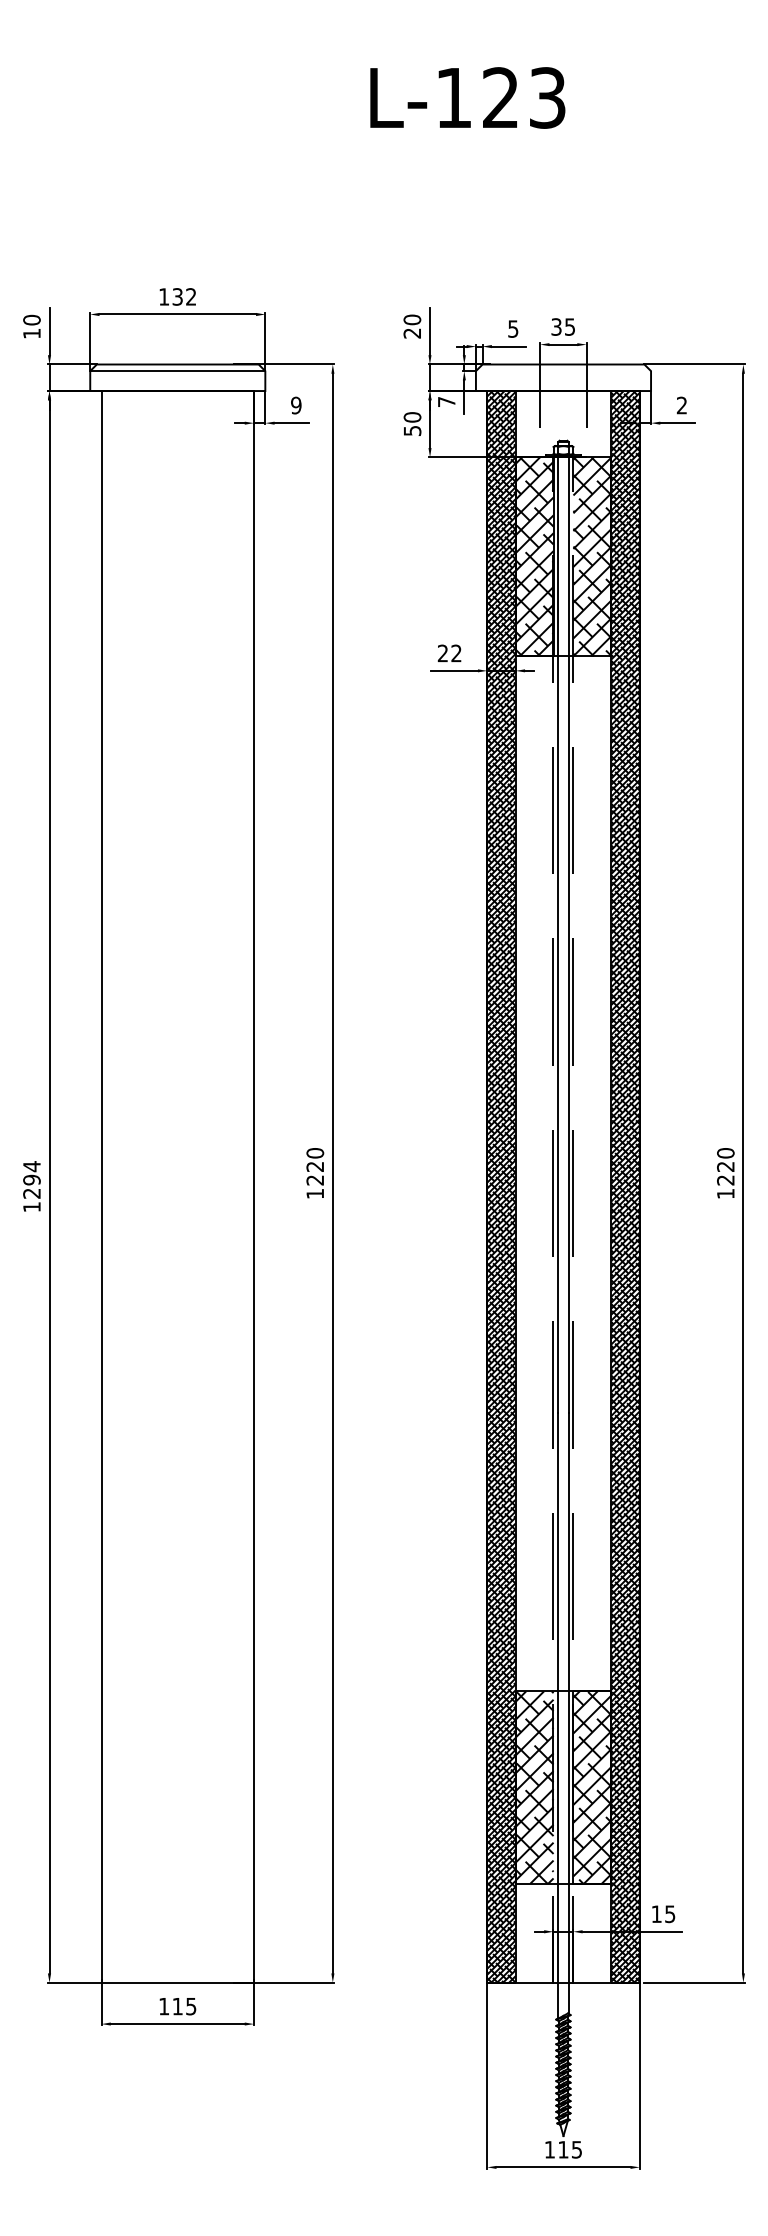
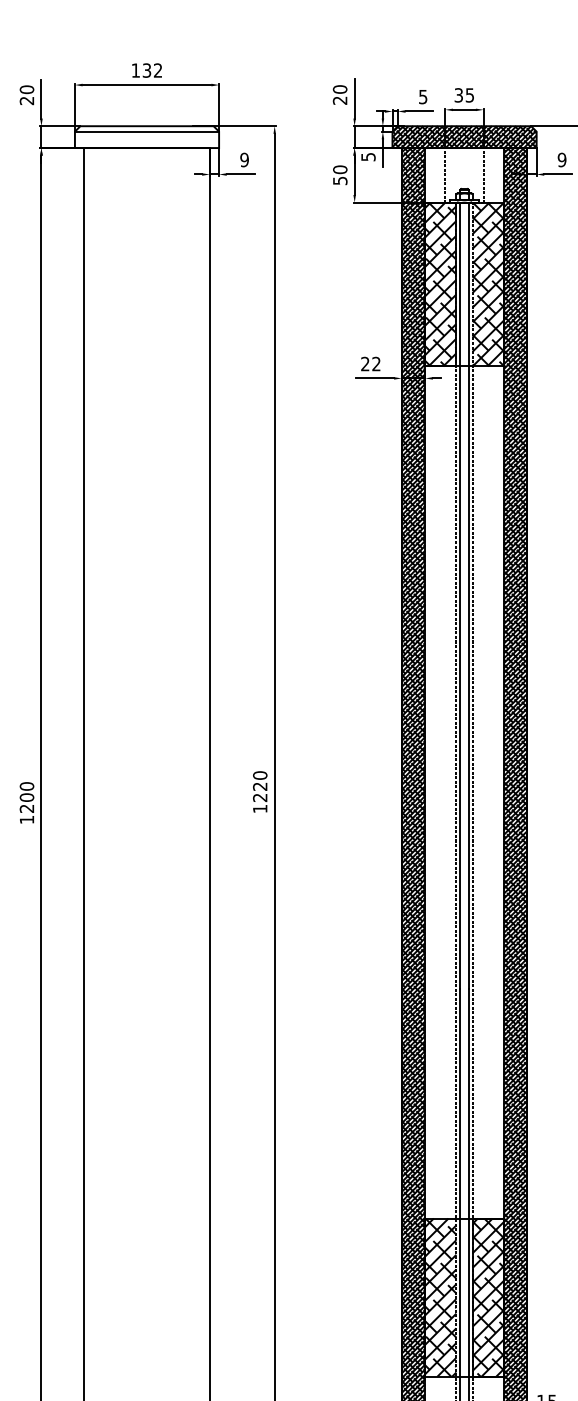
text: (31, 333) -> (26, 100), 10 -> 20
hatch: (563, 377) -> (464, 136), added
text: (446, 402) -> (368, 157), 7 -> 5
text: (681, 405) -> (561, 159), 2 -> 9
text: (31, 1173) -> (26, 792), 1294 -> 1200

